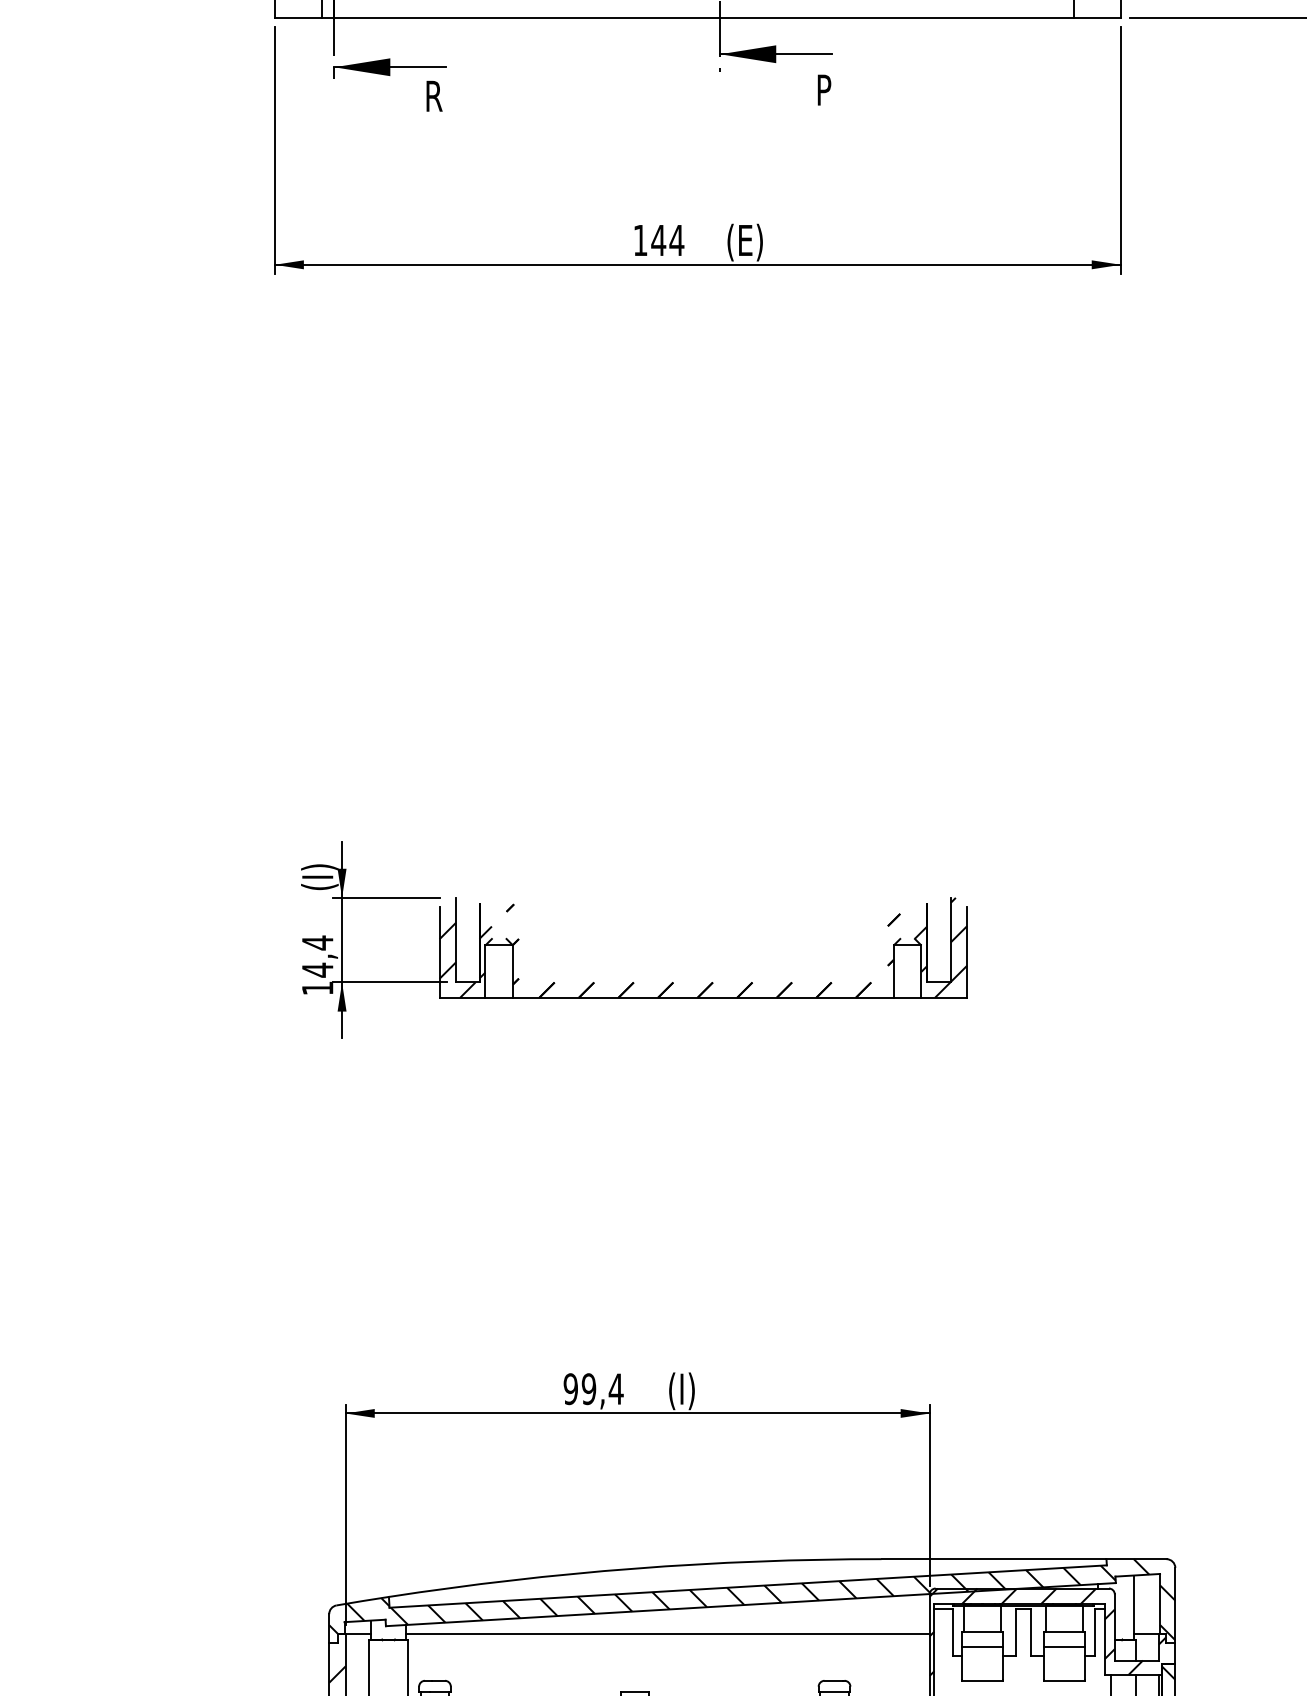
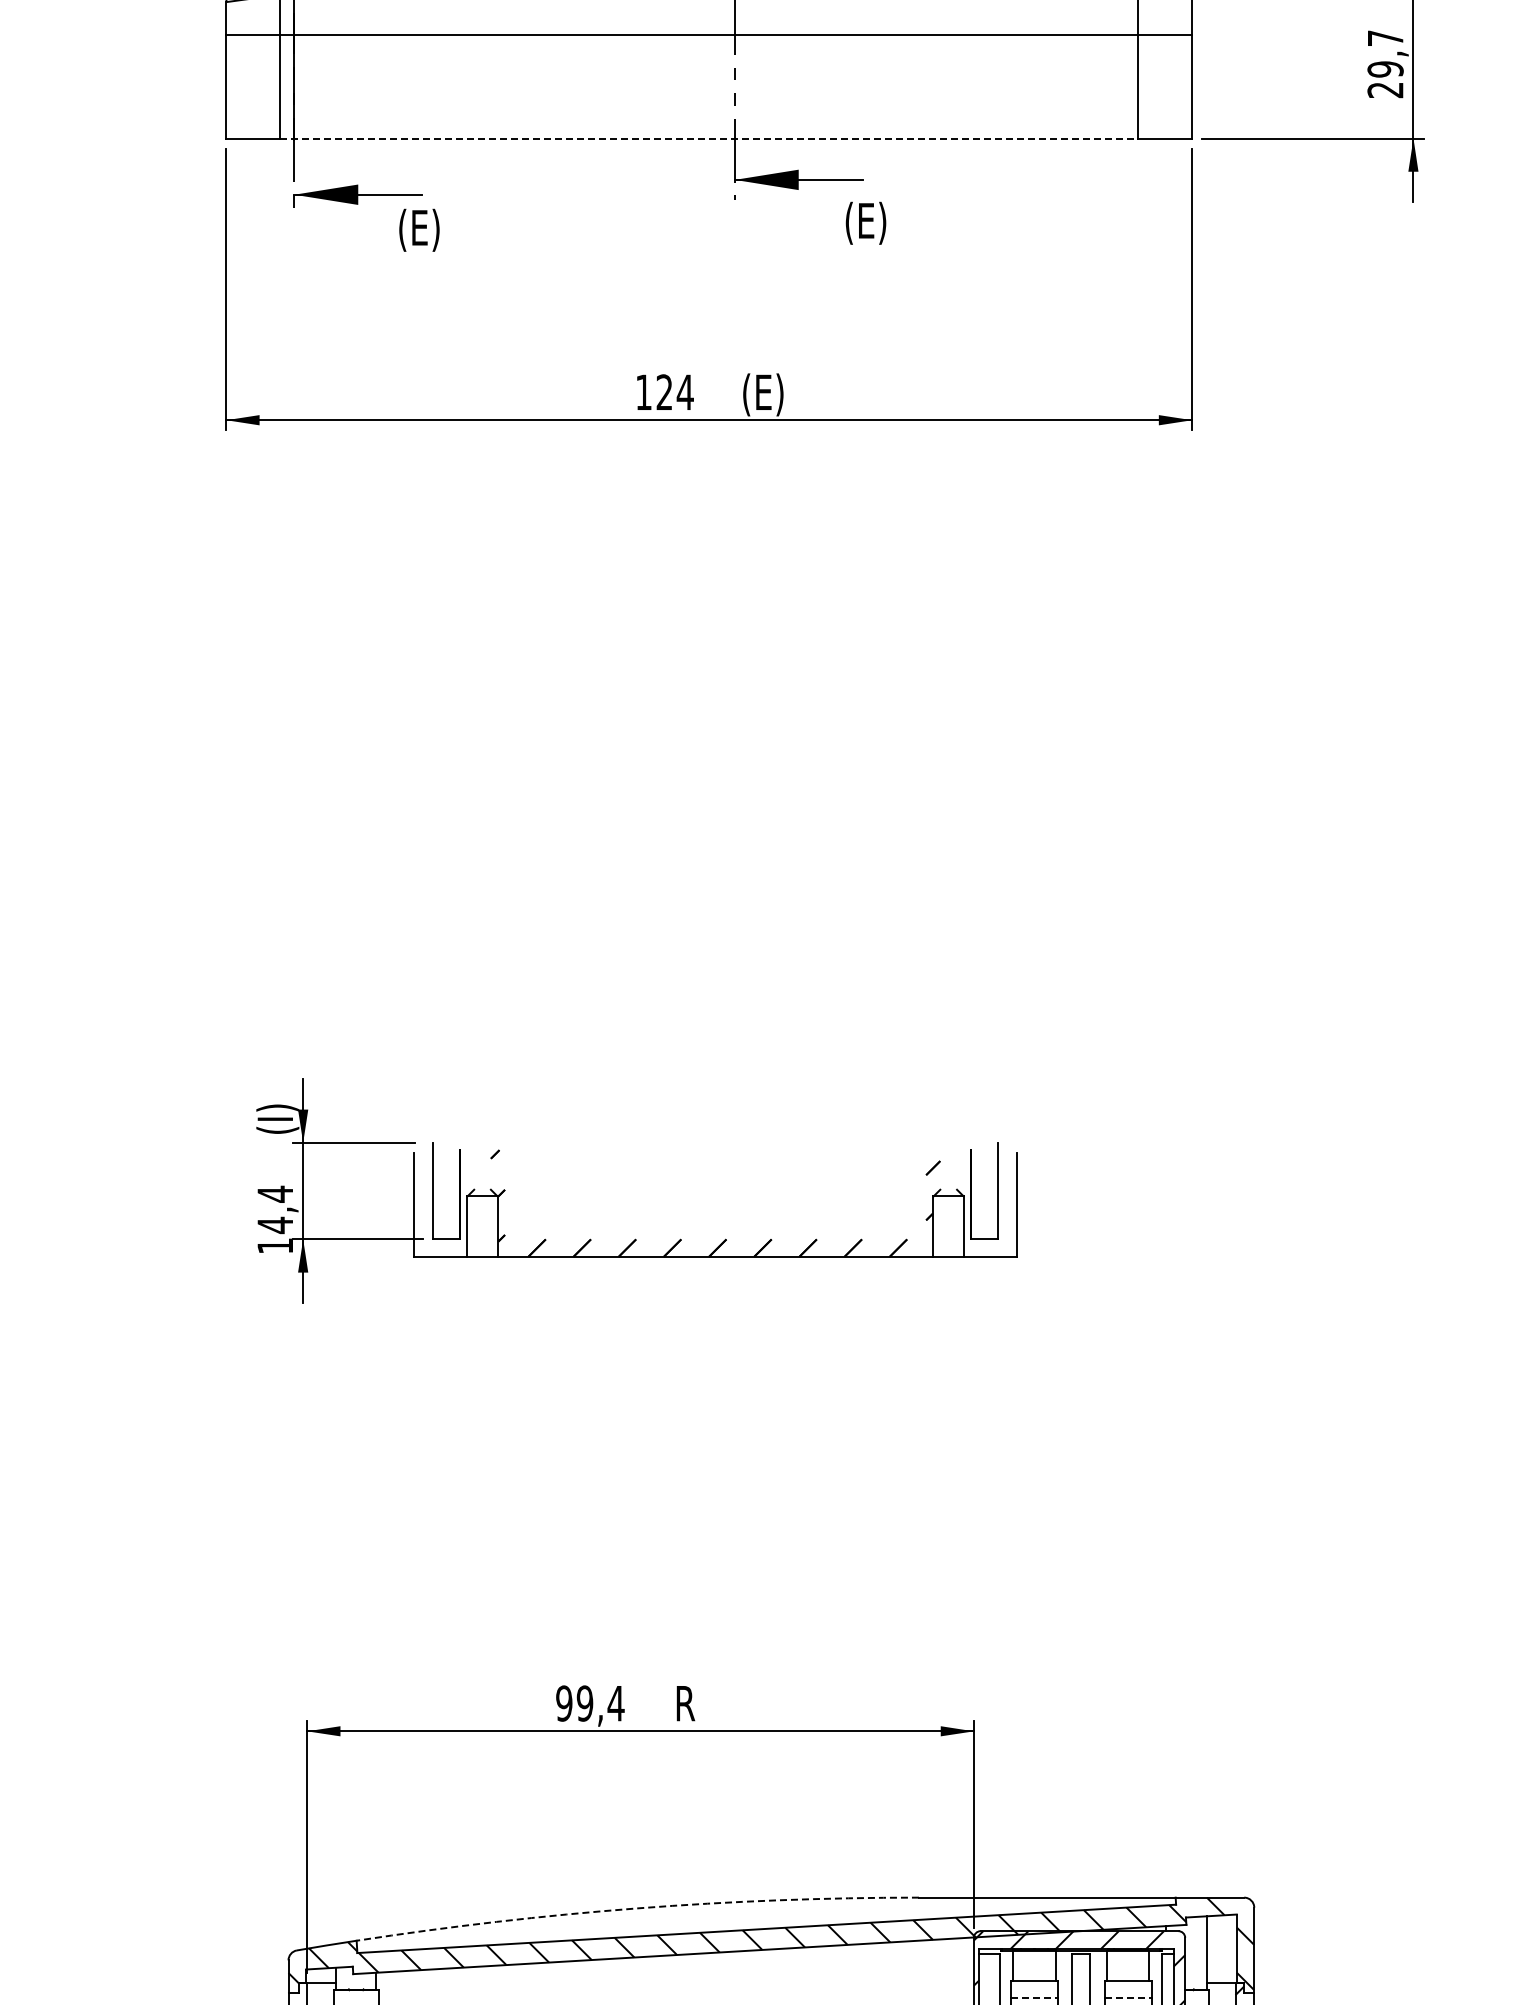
line: (698, 17) -> (709, 138), solid -> dashed
text: (834, 91) -> (865, 222), P -> (E)
text: (443, 97) -> (419, 229), R -> (E)
text: (658, 239) -> (664, 391), 144 -> 124
hatch: (940, 947) -> (986, 1199), removed
hatch: (465, 959) -> (444, 1213), removed
text: (681, 1390) -> (690, 1705), (I) -> R
arc: (634, 1568) -> (636, 1908), solid -> dashed
line: (667, 1633) -> (674, 1982), removed
line: (982, 1646) -> (1034, 1997), solid -> dashed
line: (1065, 1646) -> (1128, 1997), solid -> dashed

